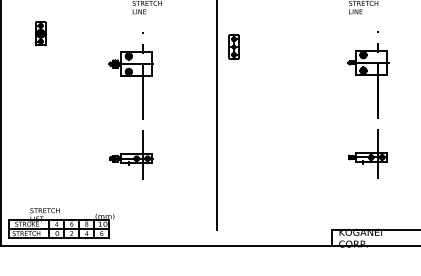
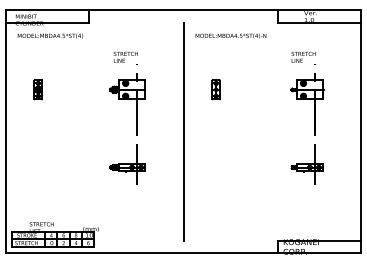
part: (39, 33) -> (37, 89), moved
part: (233, 46) -> (215, 89), moved
part: (376, 105) -> (314, 124), moved
part: (142, 106) -> (136, 124), moved

